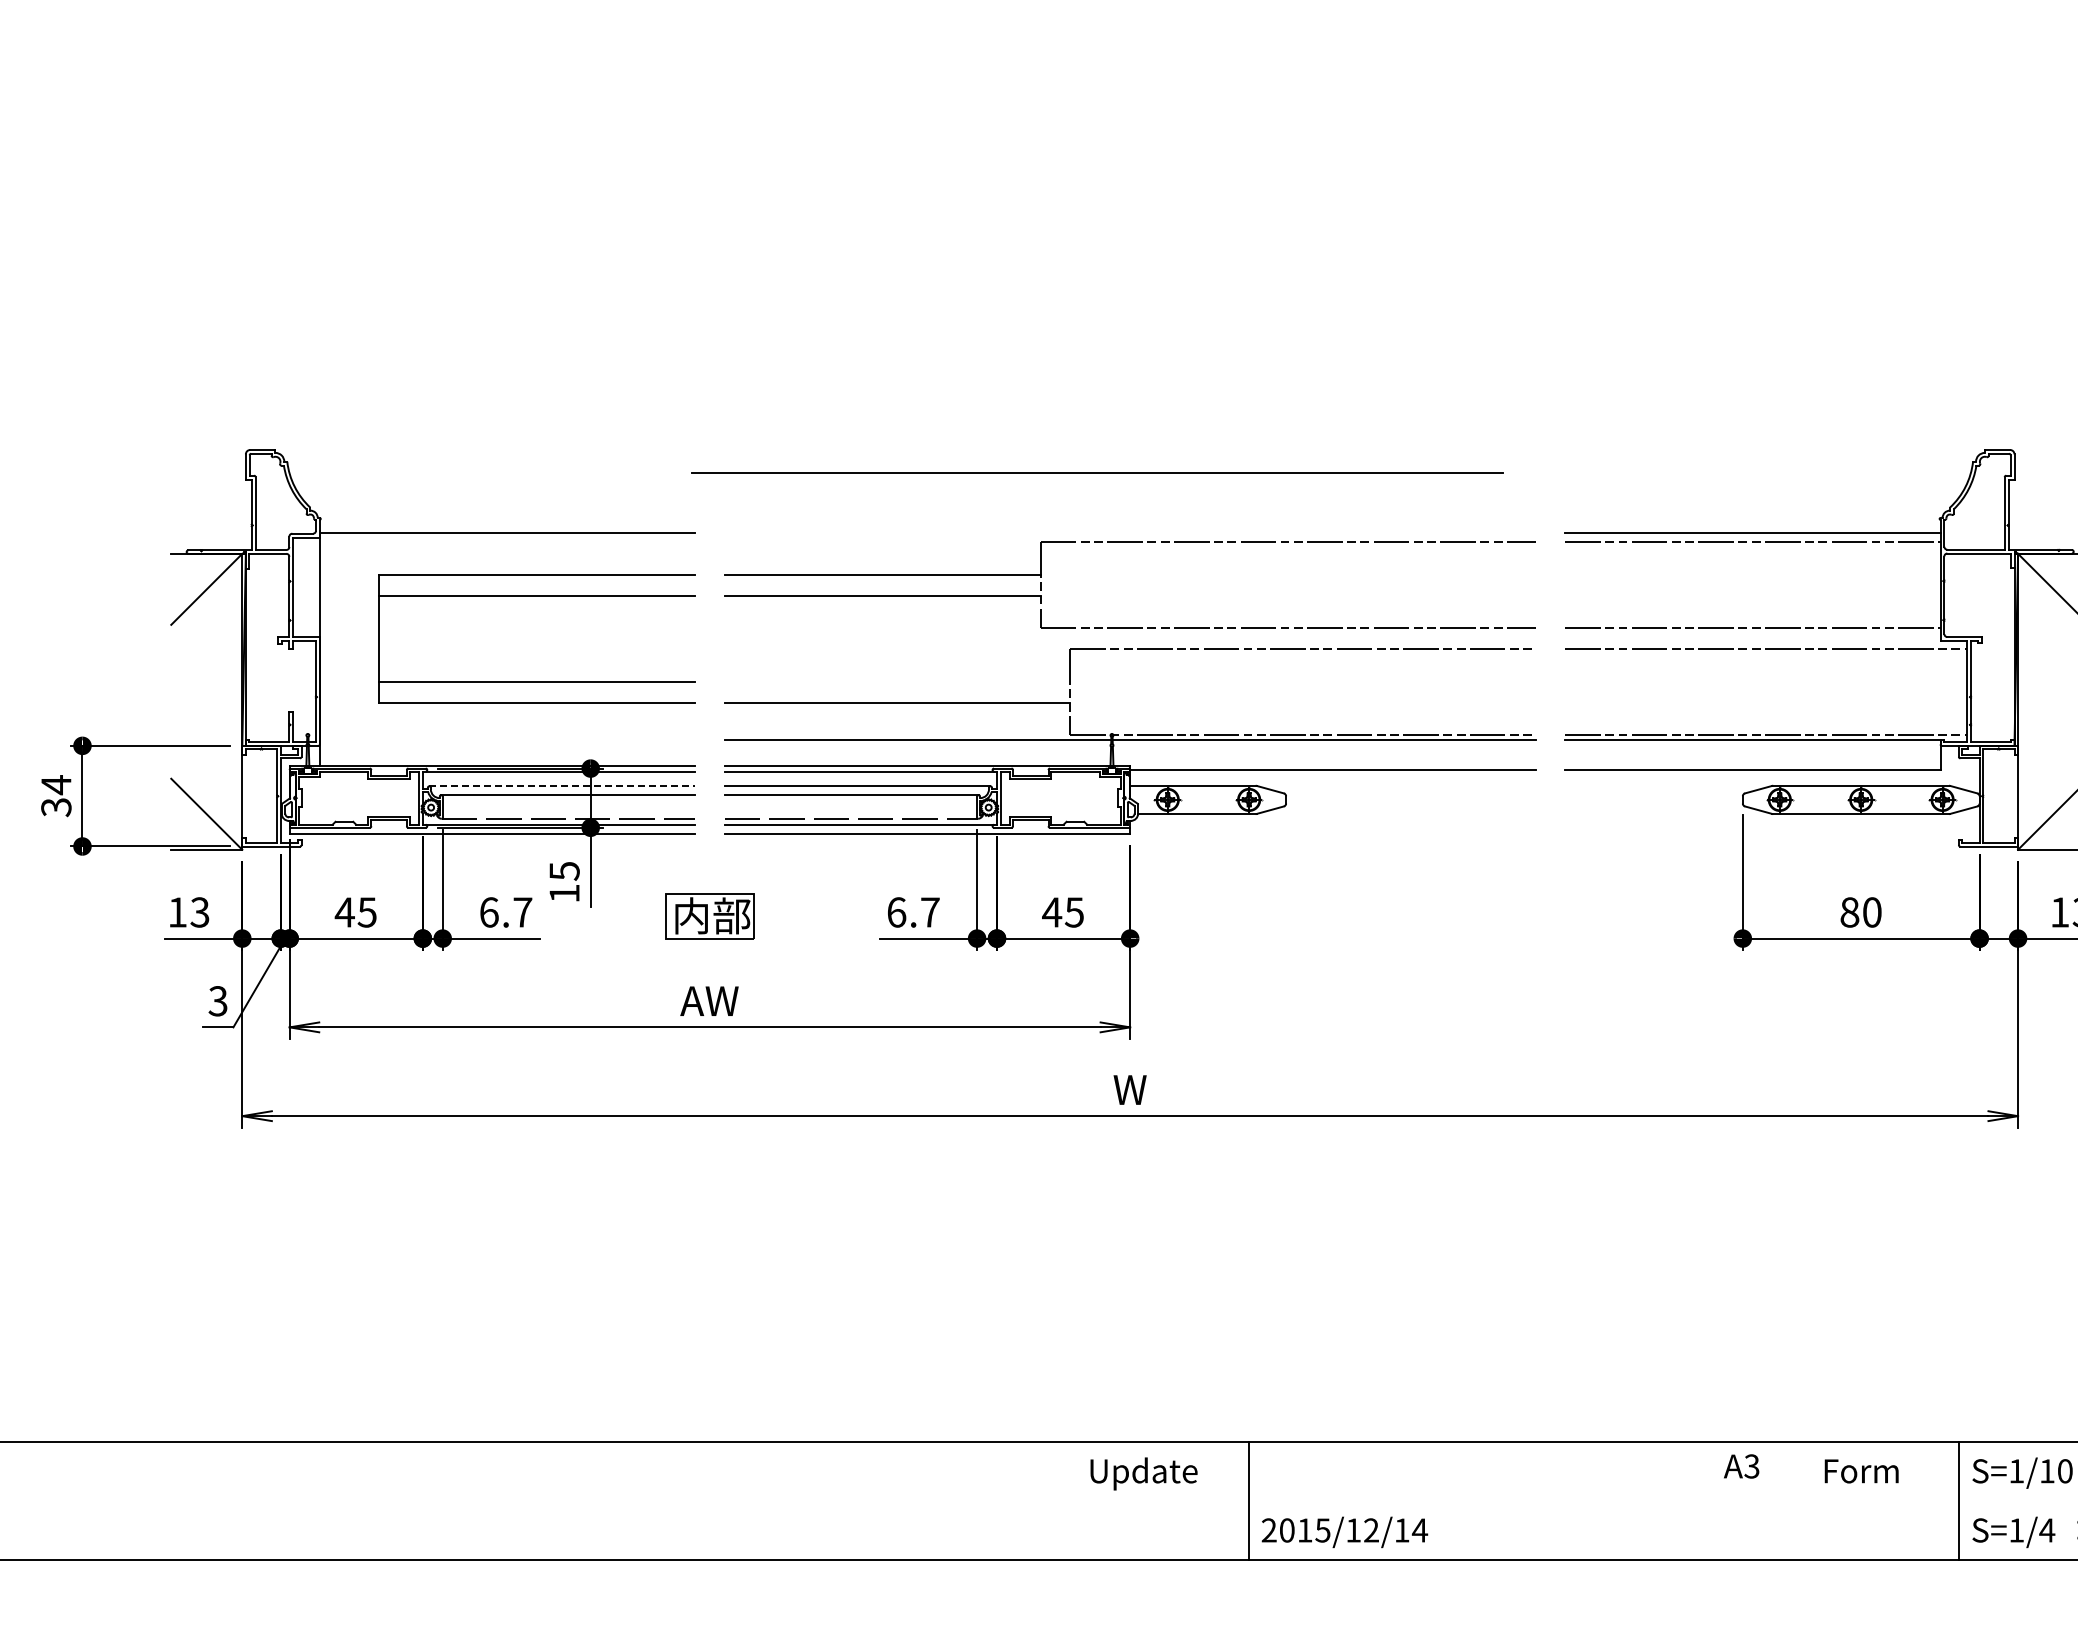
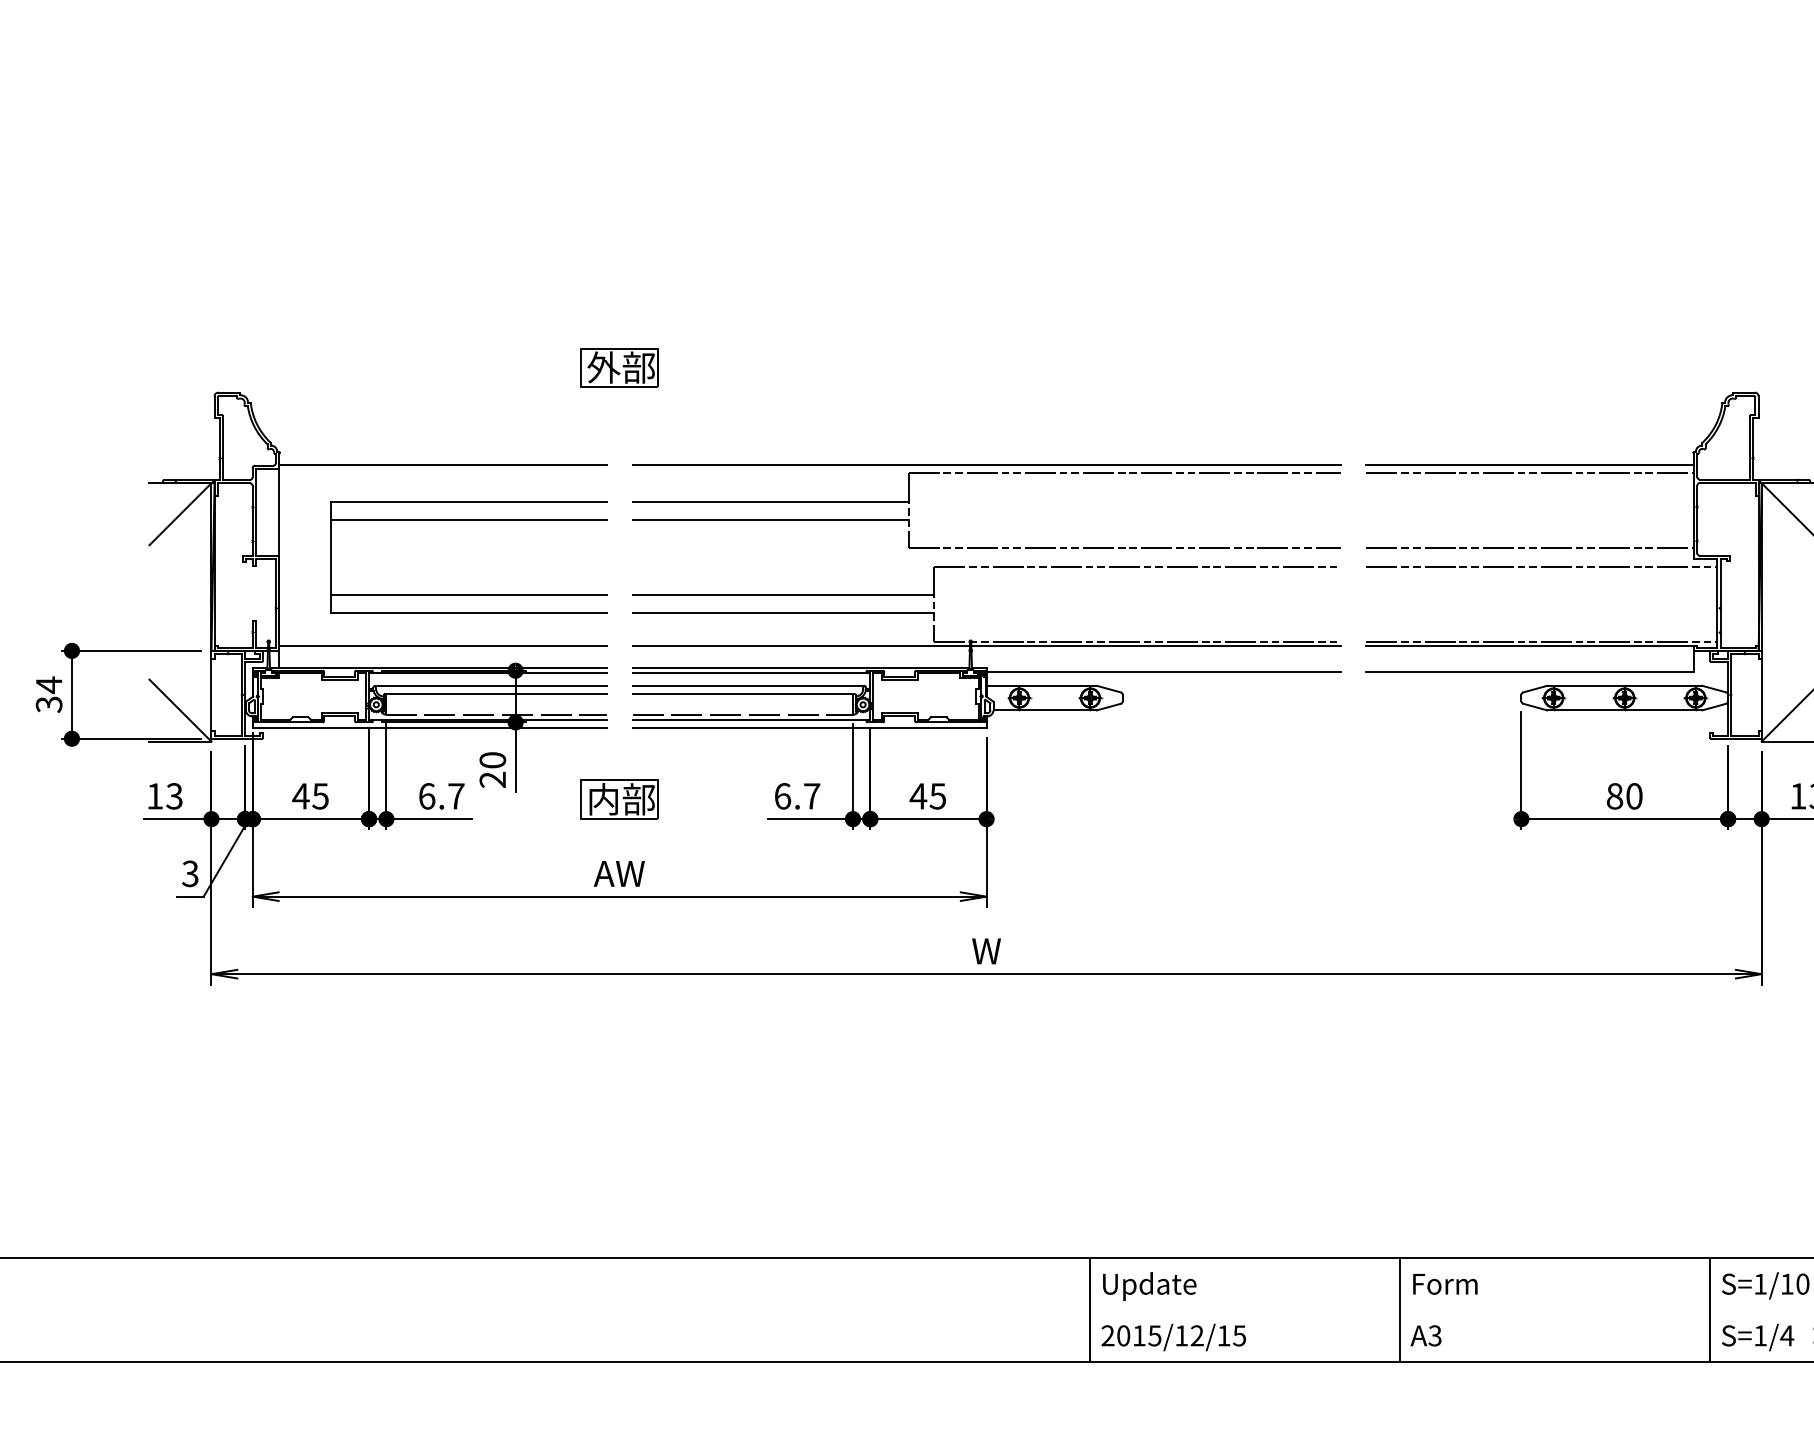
part: (709, 421) -> (619, 367), added
line: (1097, 472) -> (986, 464), moved
line: (897, 681) -> (783, 594), added
line: (507, 740) -> (443, 646), added
line: (562, 786) -> (491, 686), dashed -> solid
text: (564, 882) -> (492, 770), 15 -> 20
text: (1741, 1466) -> (1425, 1335), moved
text: (1861, 1471) -> (1445, 1284), moved
text: (1143, 1473) -> (1149, 1286), moved
line: (1603, 1500) -> (1399, 1309), added
text: (1419, 1530) -> (1239, 1335), 2015/12/14 -> 2015/12/15

